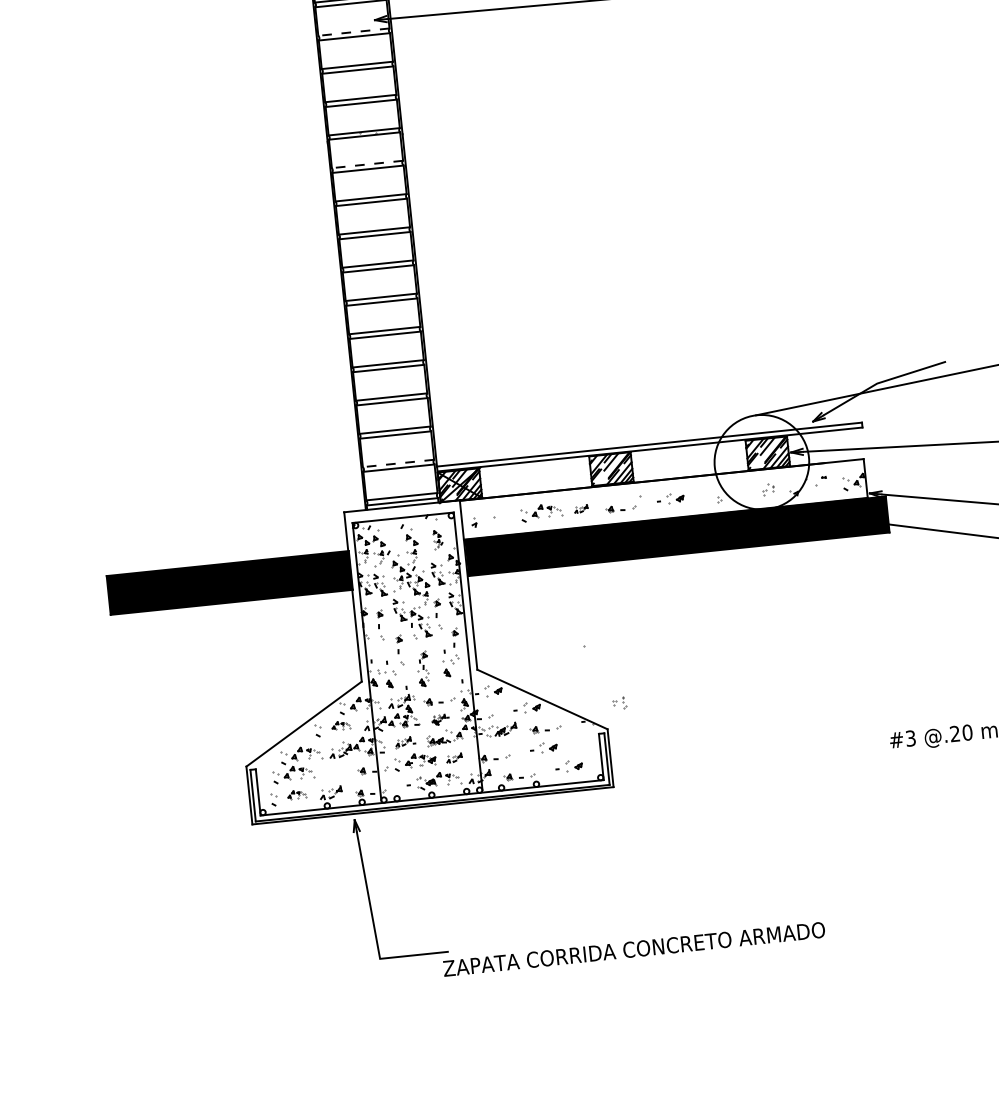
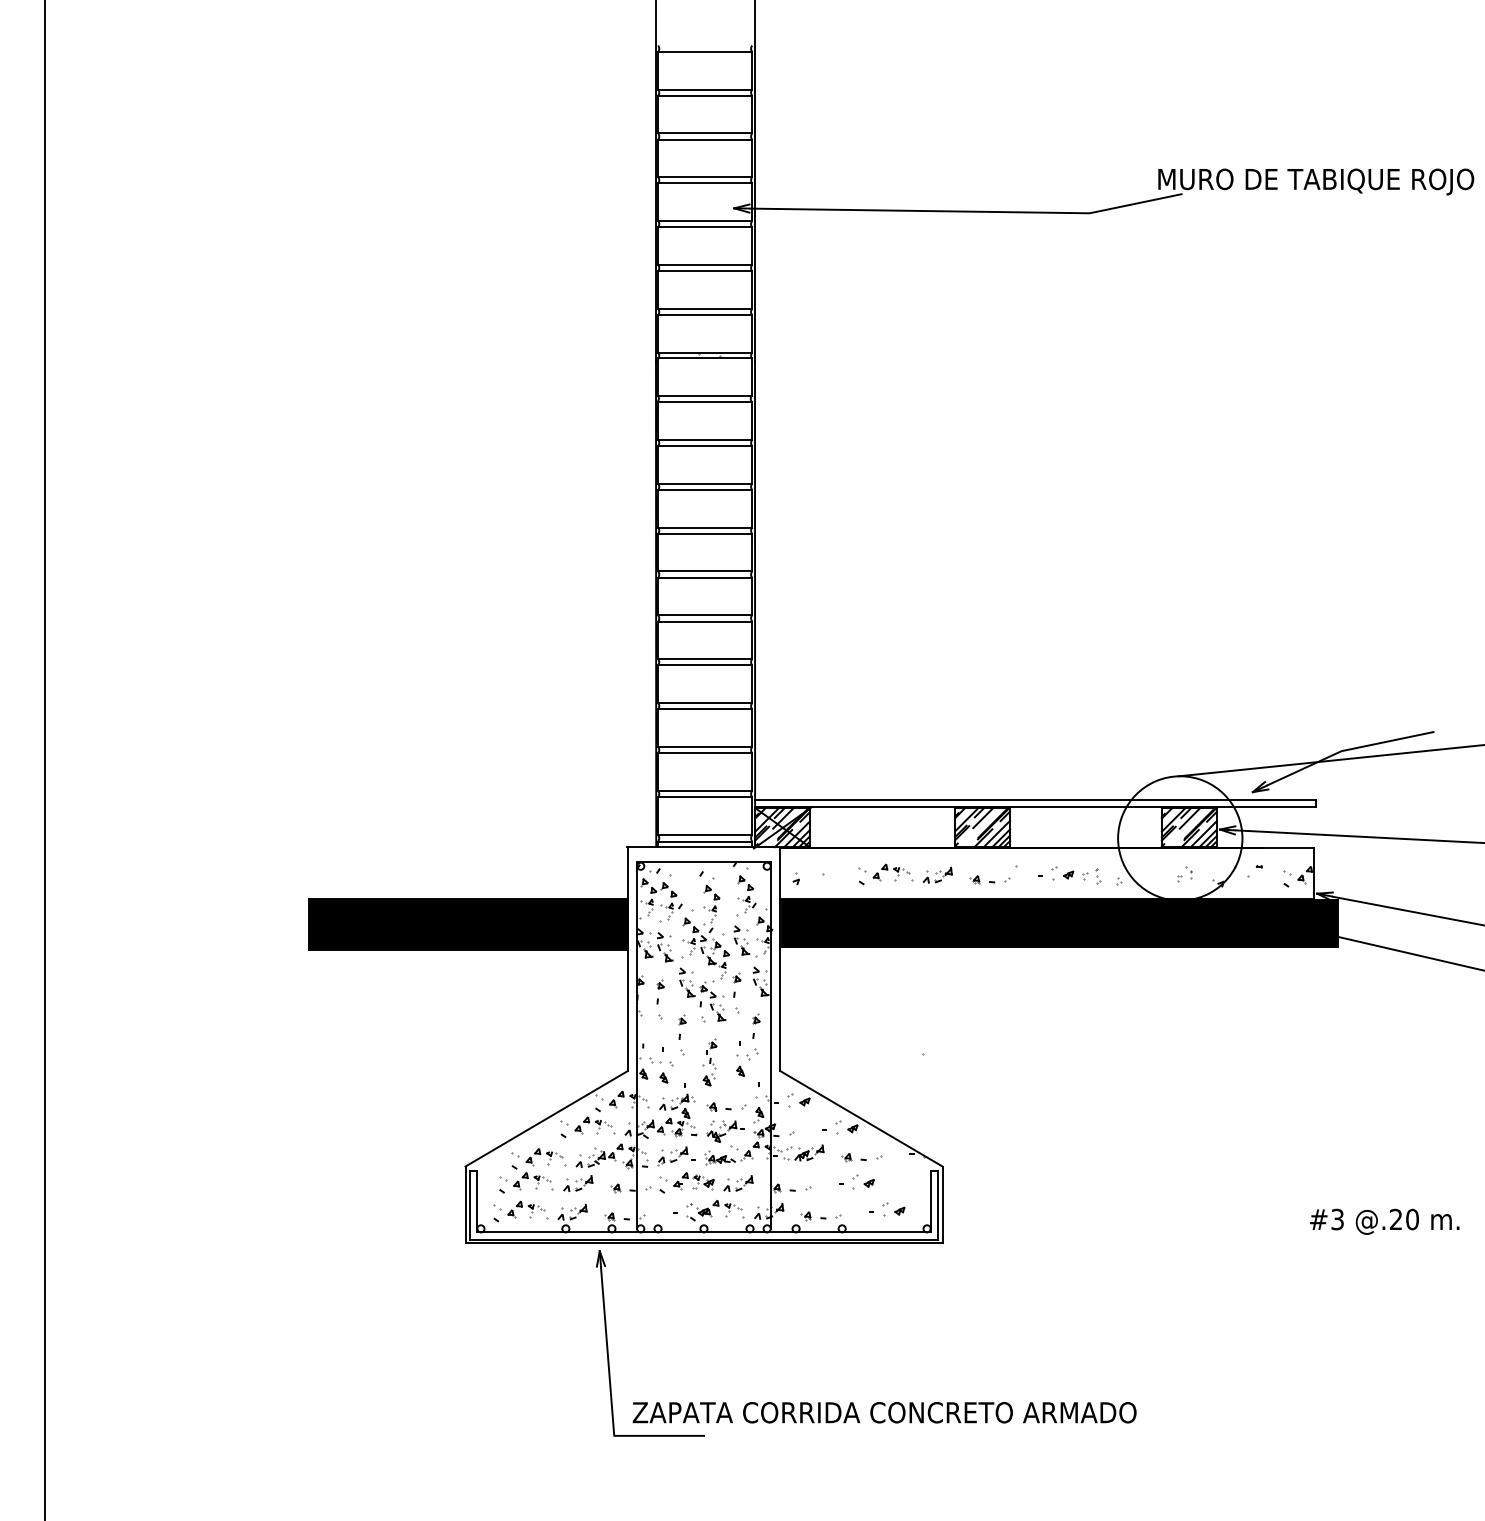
line: (353, 32) -> (704, 221), dashed -> solid
line: (367, 164) -> (704, 395), dashed -> solid
line: (397, 463) -> (704, 790), dashed -> solid
part: (580, 508) -> (937, 874), size x1.67
part: (437, 539) -> (746, 895), size x1.67
part: (619, 702) -> (1091, 876), moved
part: (440, 719) -> (725, 1131), size x1.67
part: (340, 725) -> (594, 1125), size x1.67
part: (405, 742) -> (676, 1156), size x1.43
part: (454, 758) -> (738, 1183), size x1.43
part: (333, 770) -> (578, 1183), added
part: (296, 794) -> (527, 1209), size x1.67
text: (634, 949) -> (884, 1412), moved

